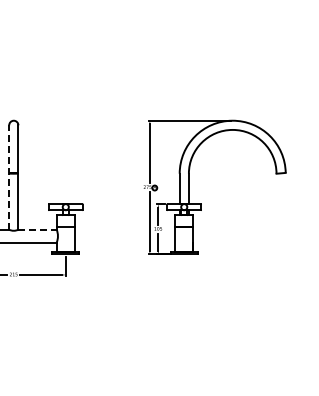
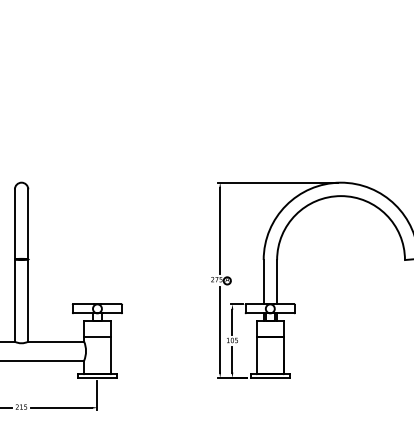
line: (9, 177) -> (15, 265), dashed -> solid
line: (38, 229) -> (57, 341), dashed -> solid

